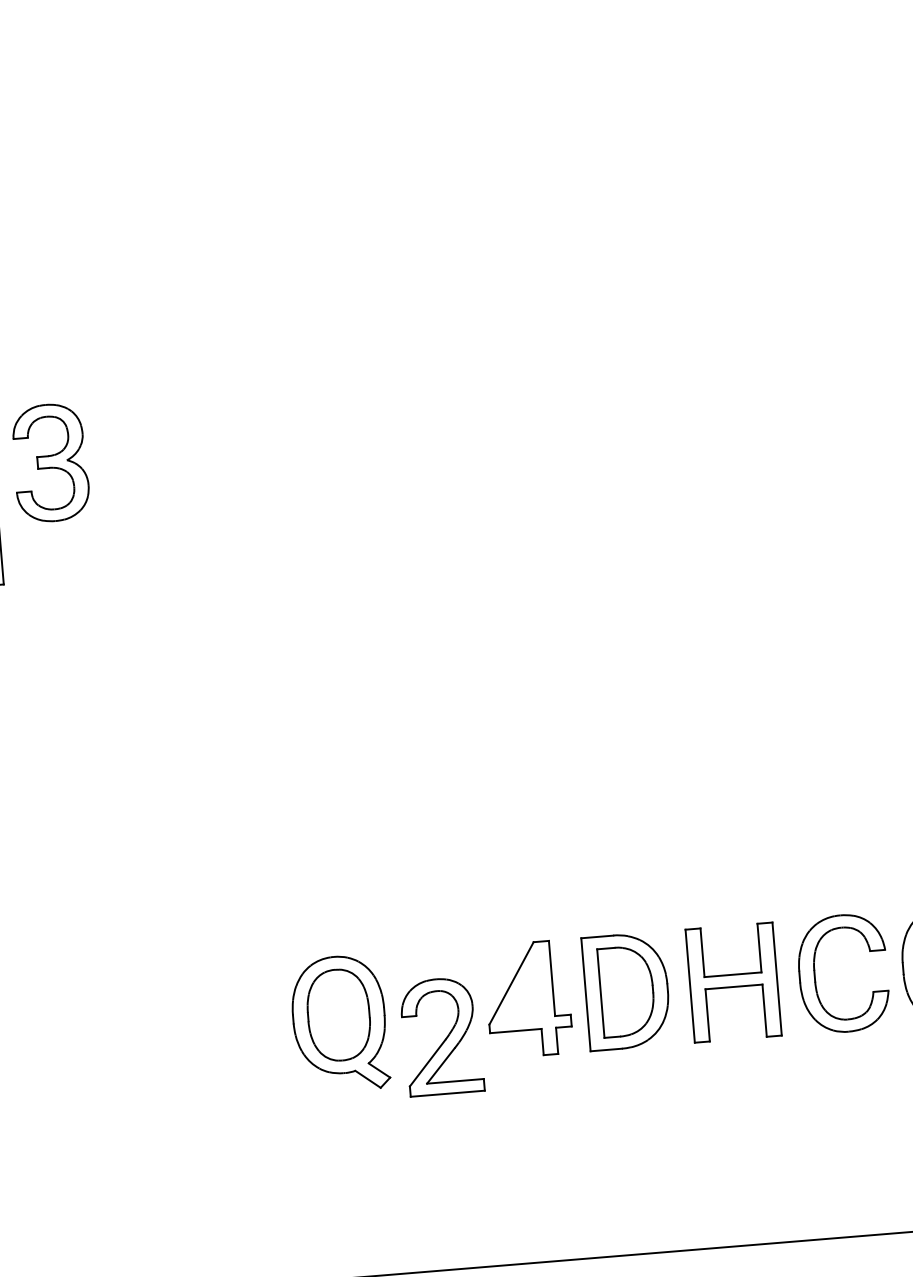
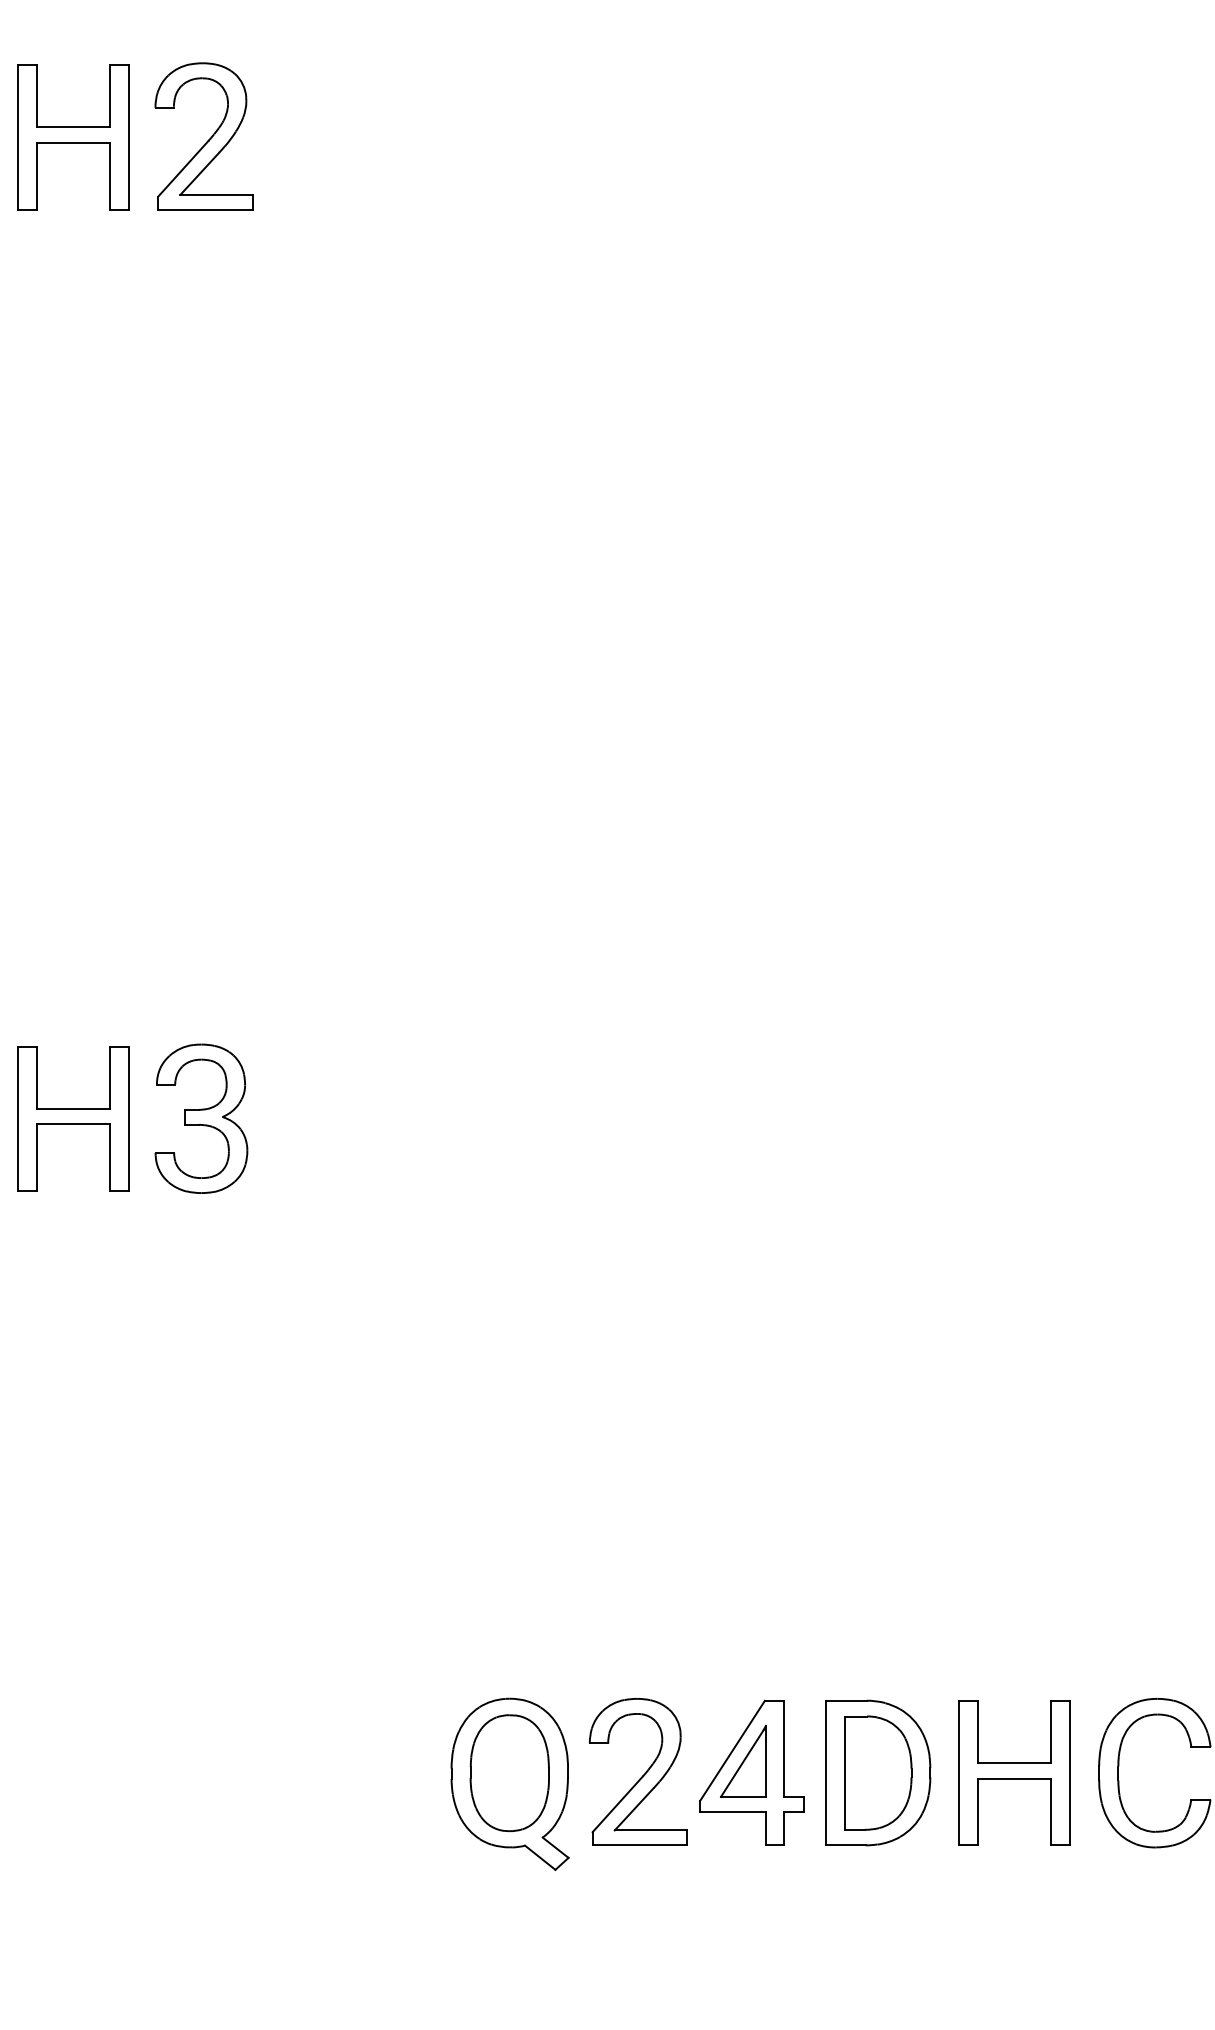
part: (50, 462) -> (201, 1118), moved
part: (520, 990) -> (743, 1760), added
part: (441, 1036) -> (638, 1771), moved

